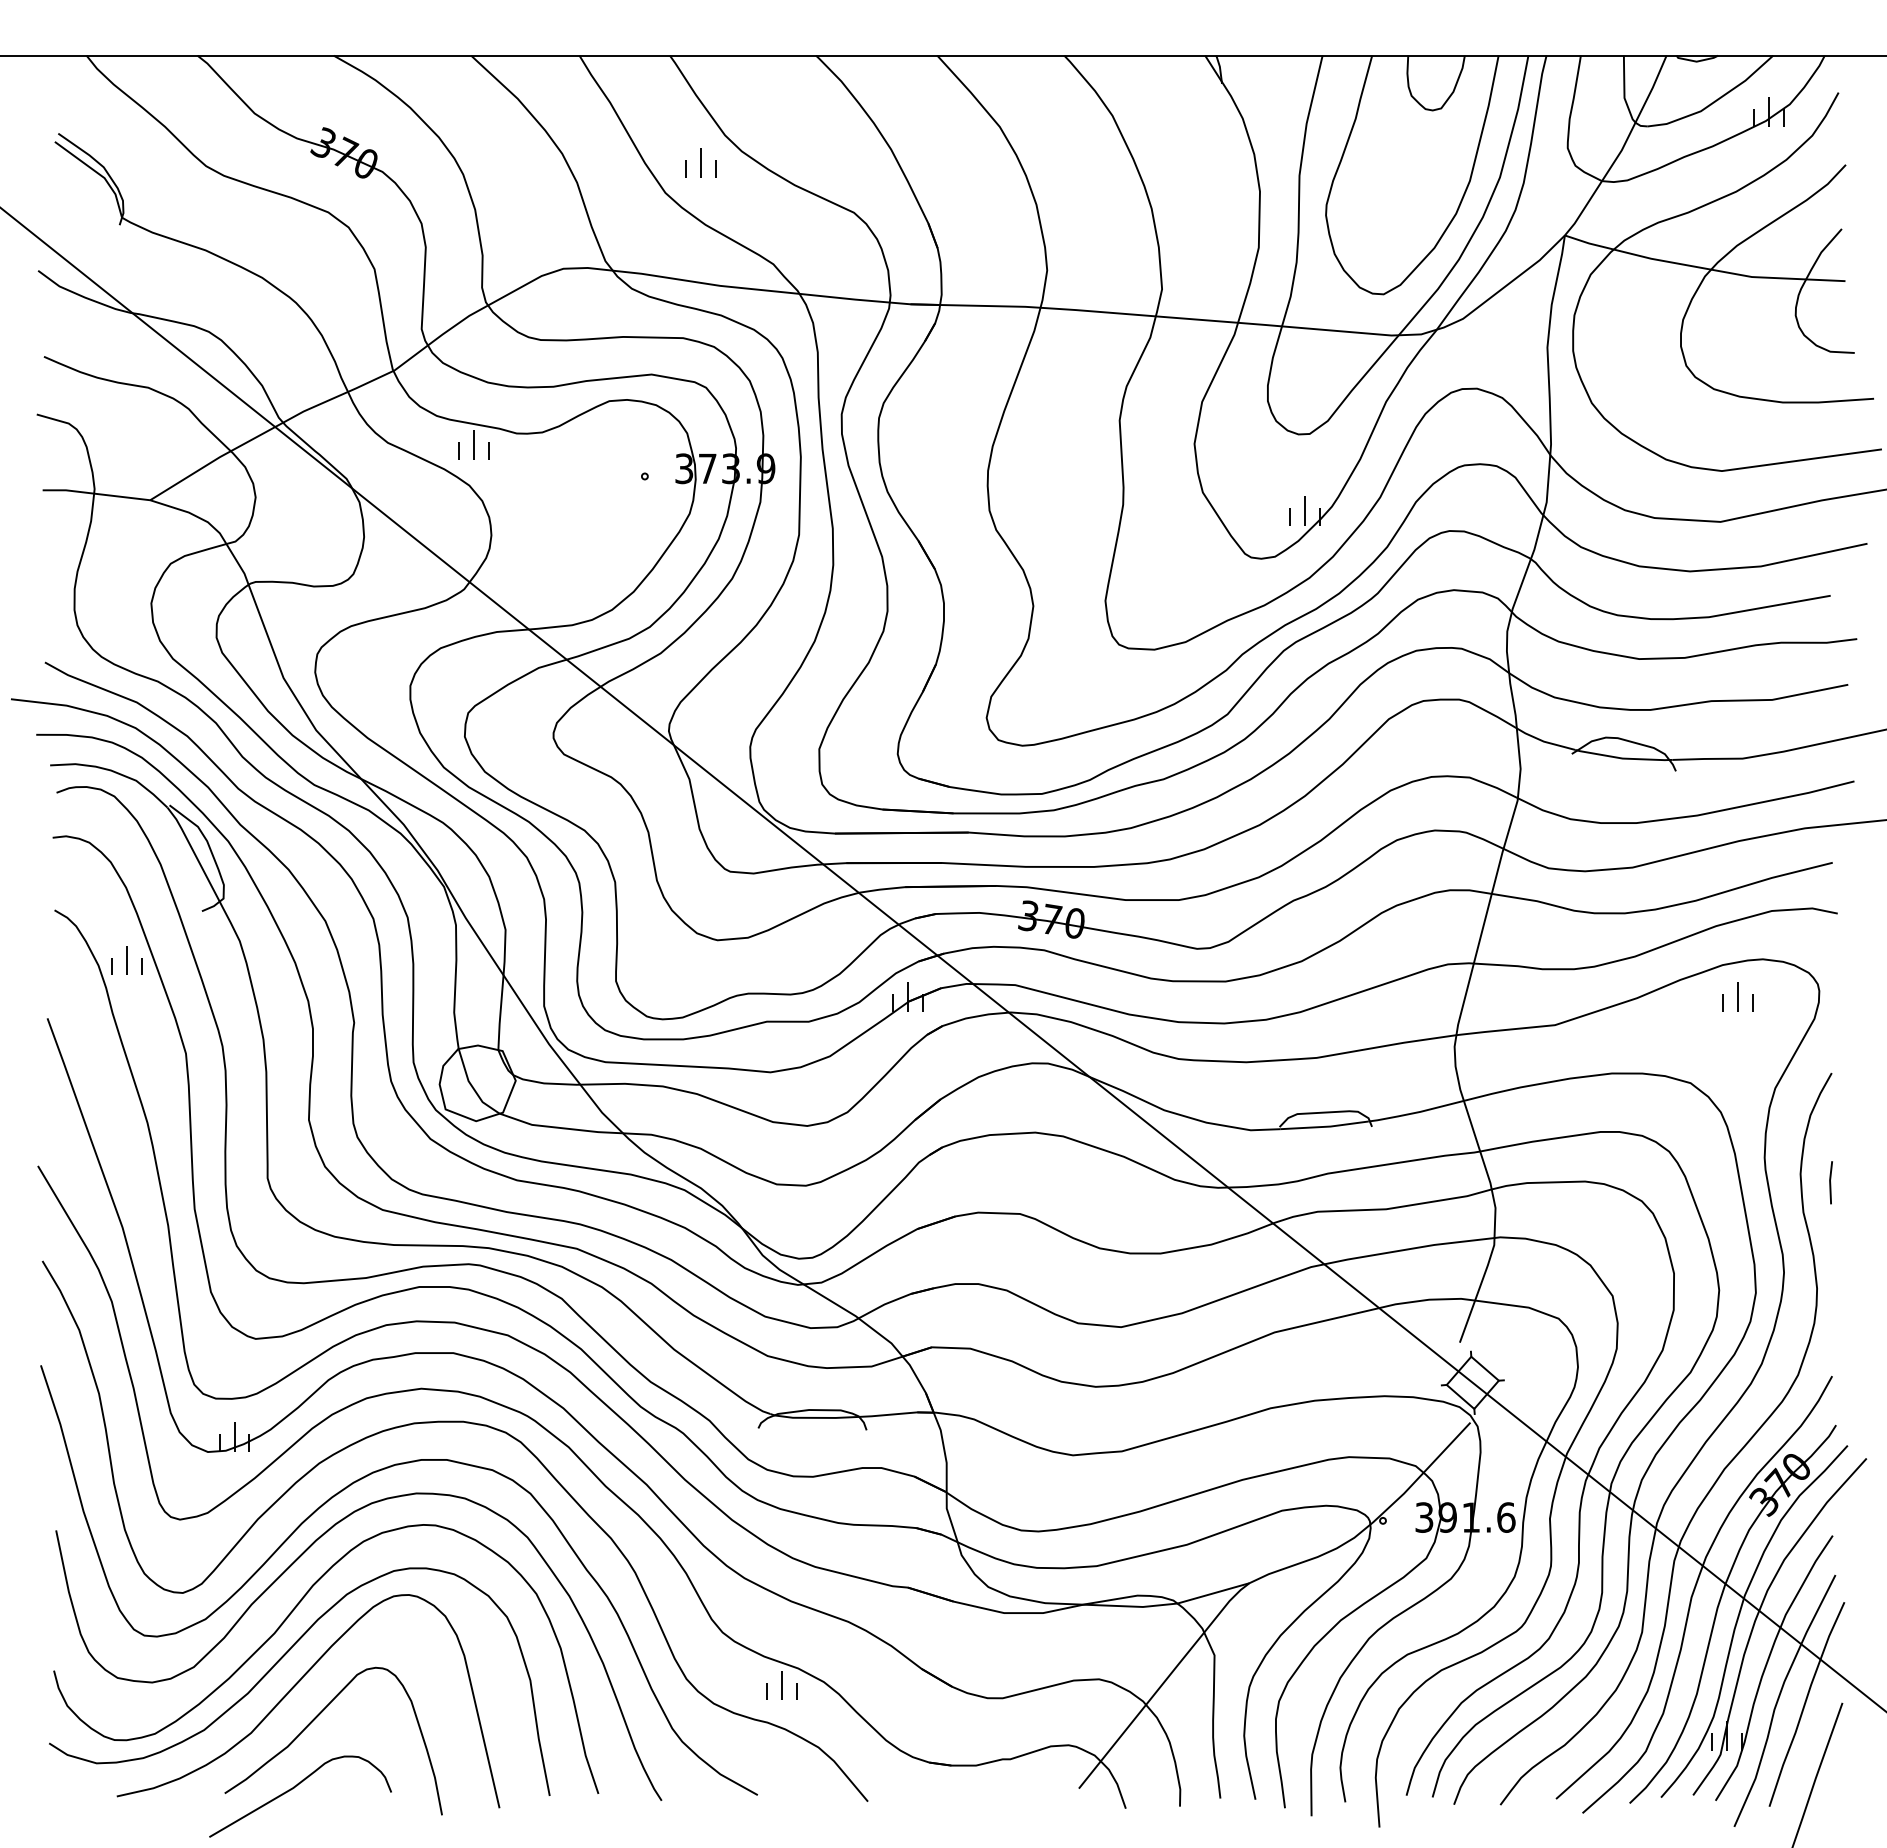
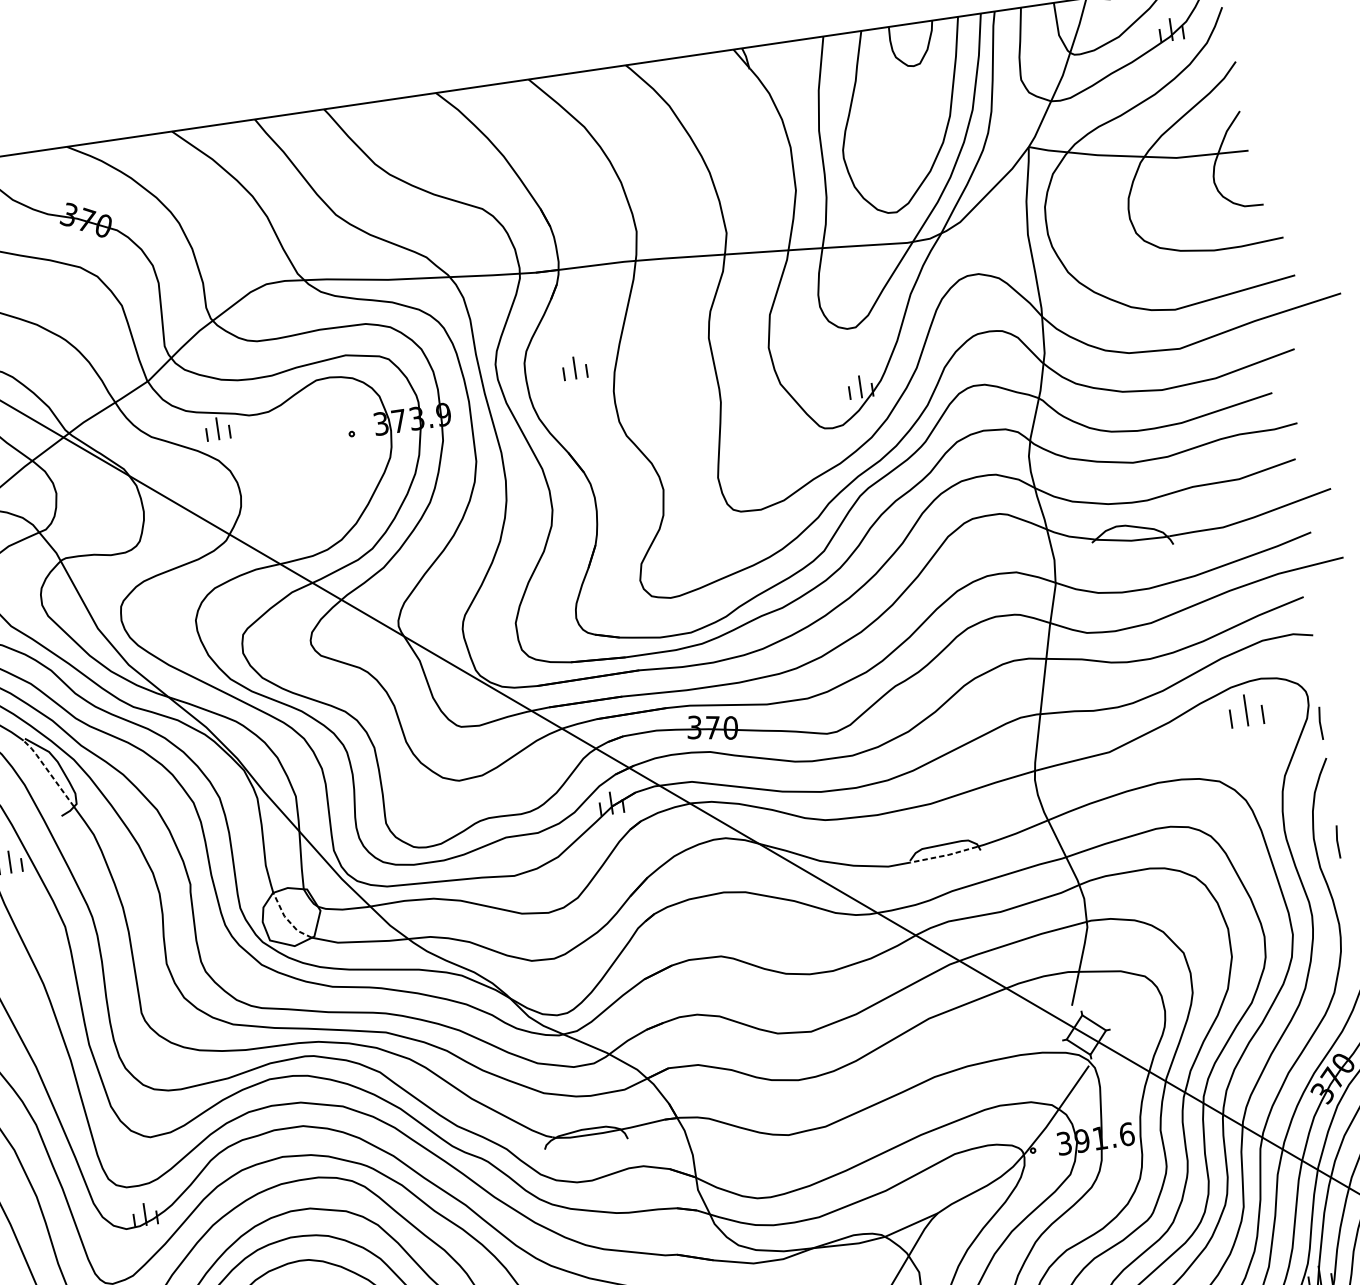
part: (700, 162) -> (574, 367), moved
line: (194, 852) -> (49, 771), solid -> dashed
part: (1737, 996) -> (1245, 709), size x1.4
line: (1830, 1027) -> (1320, 723), added
line: (471, 1085) -> (287, 919), solid -> dashed
line: (1324, 1126) -> (944, 855), solid -> dashed

